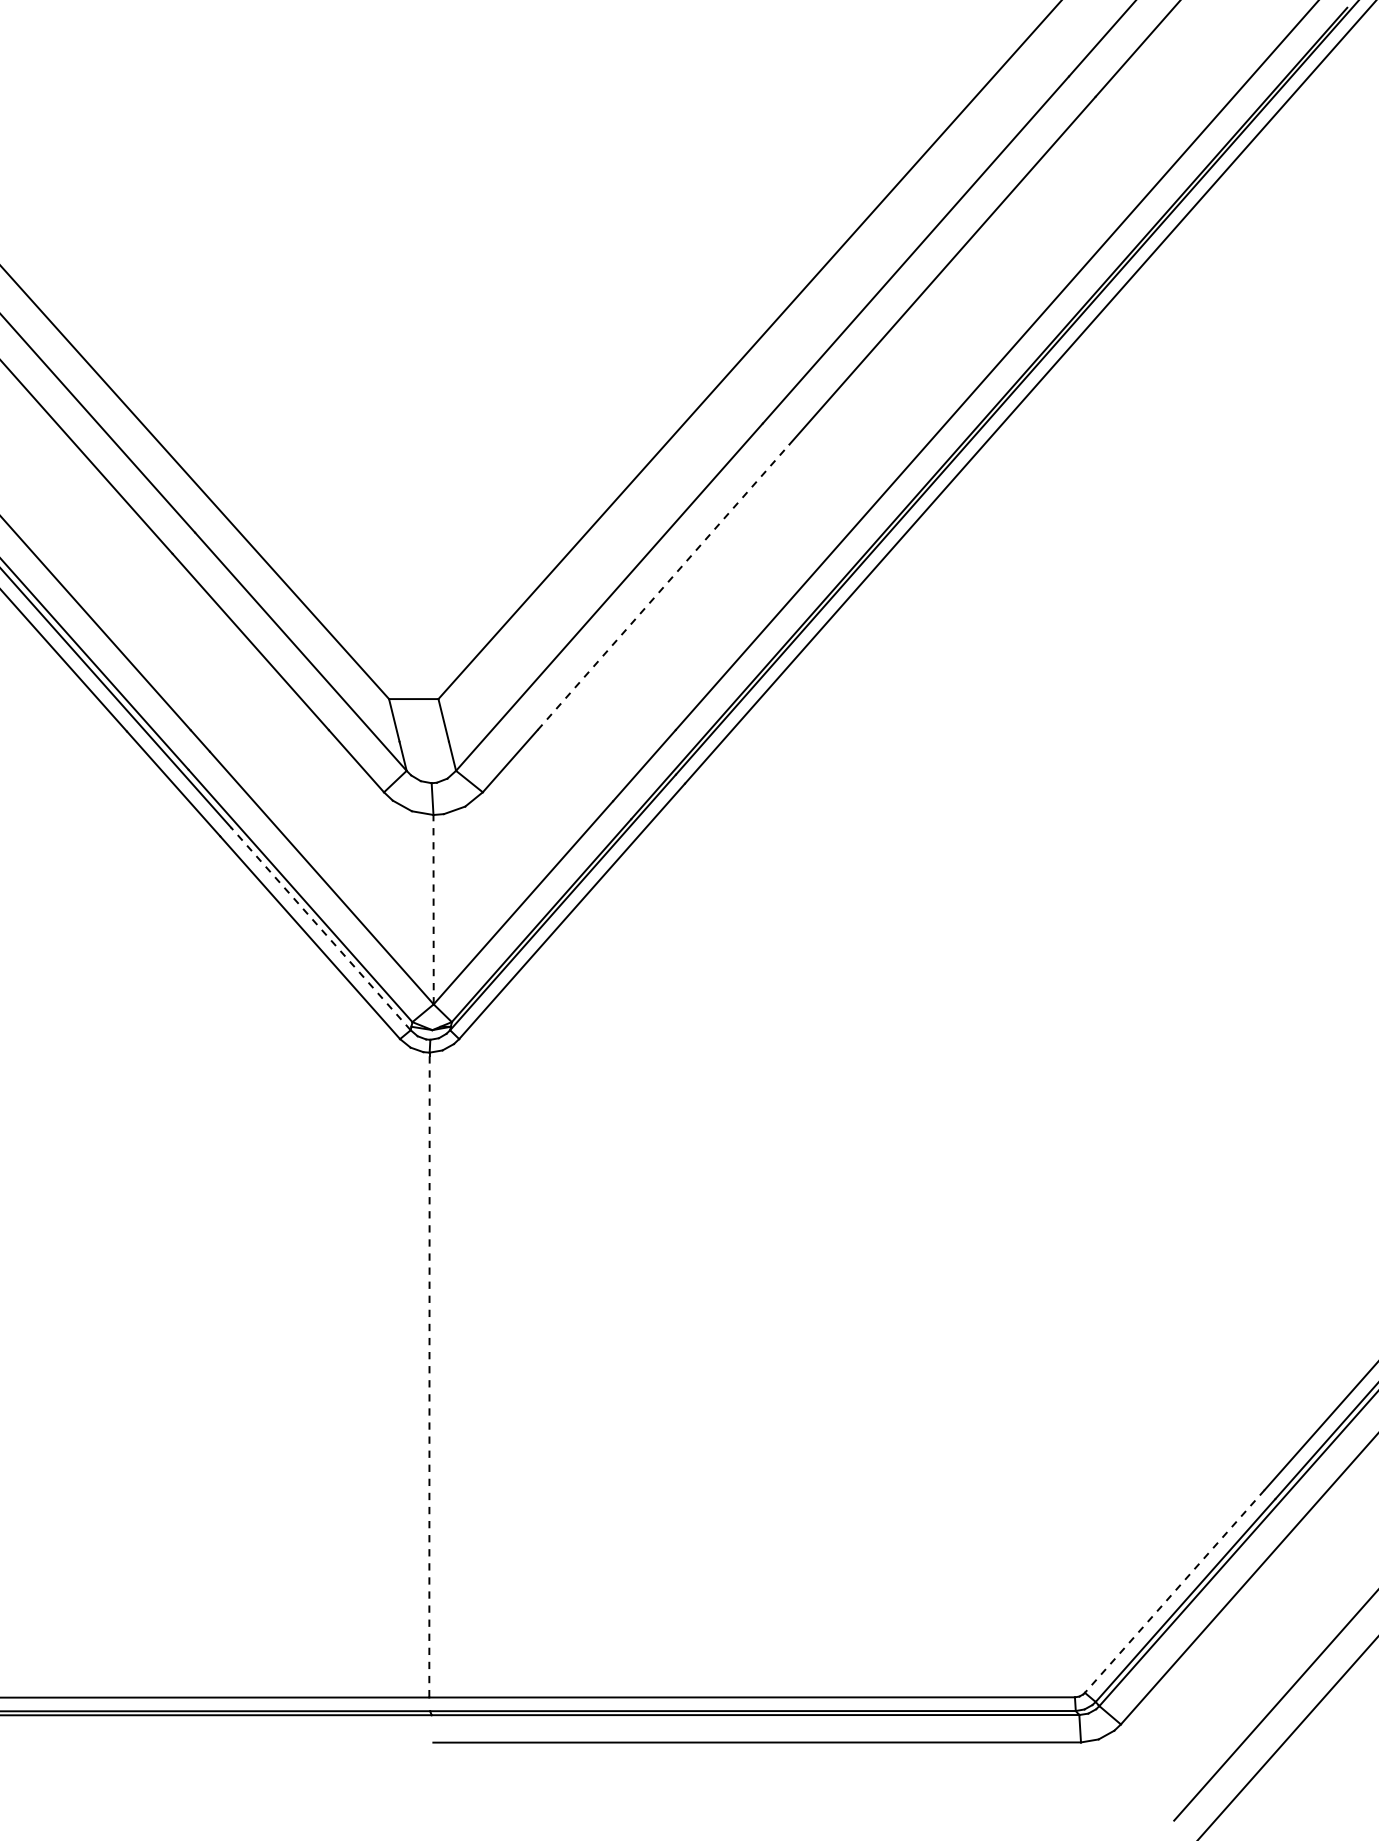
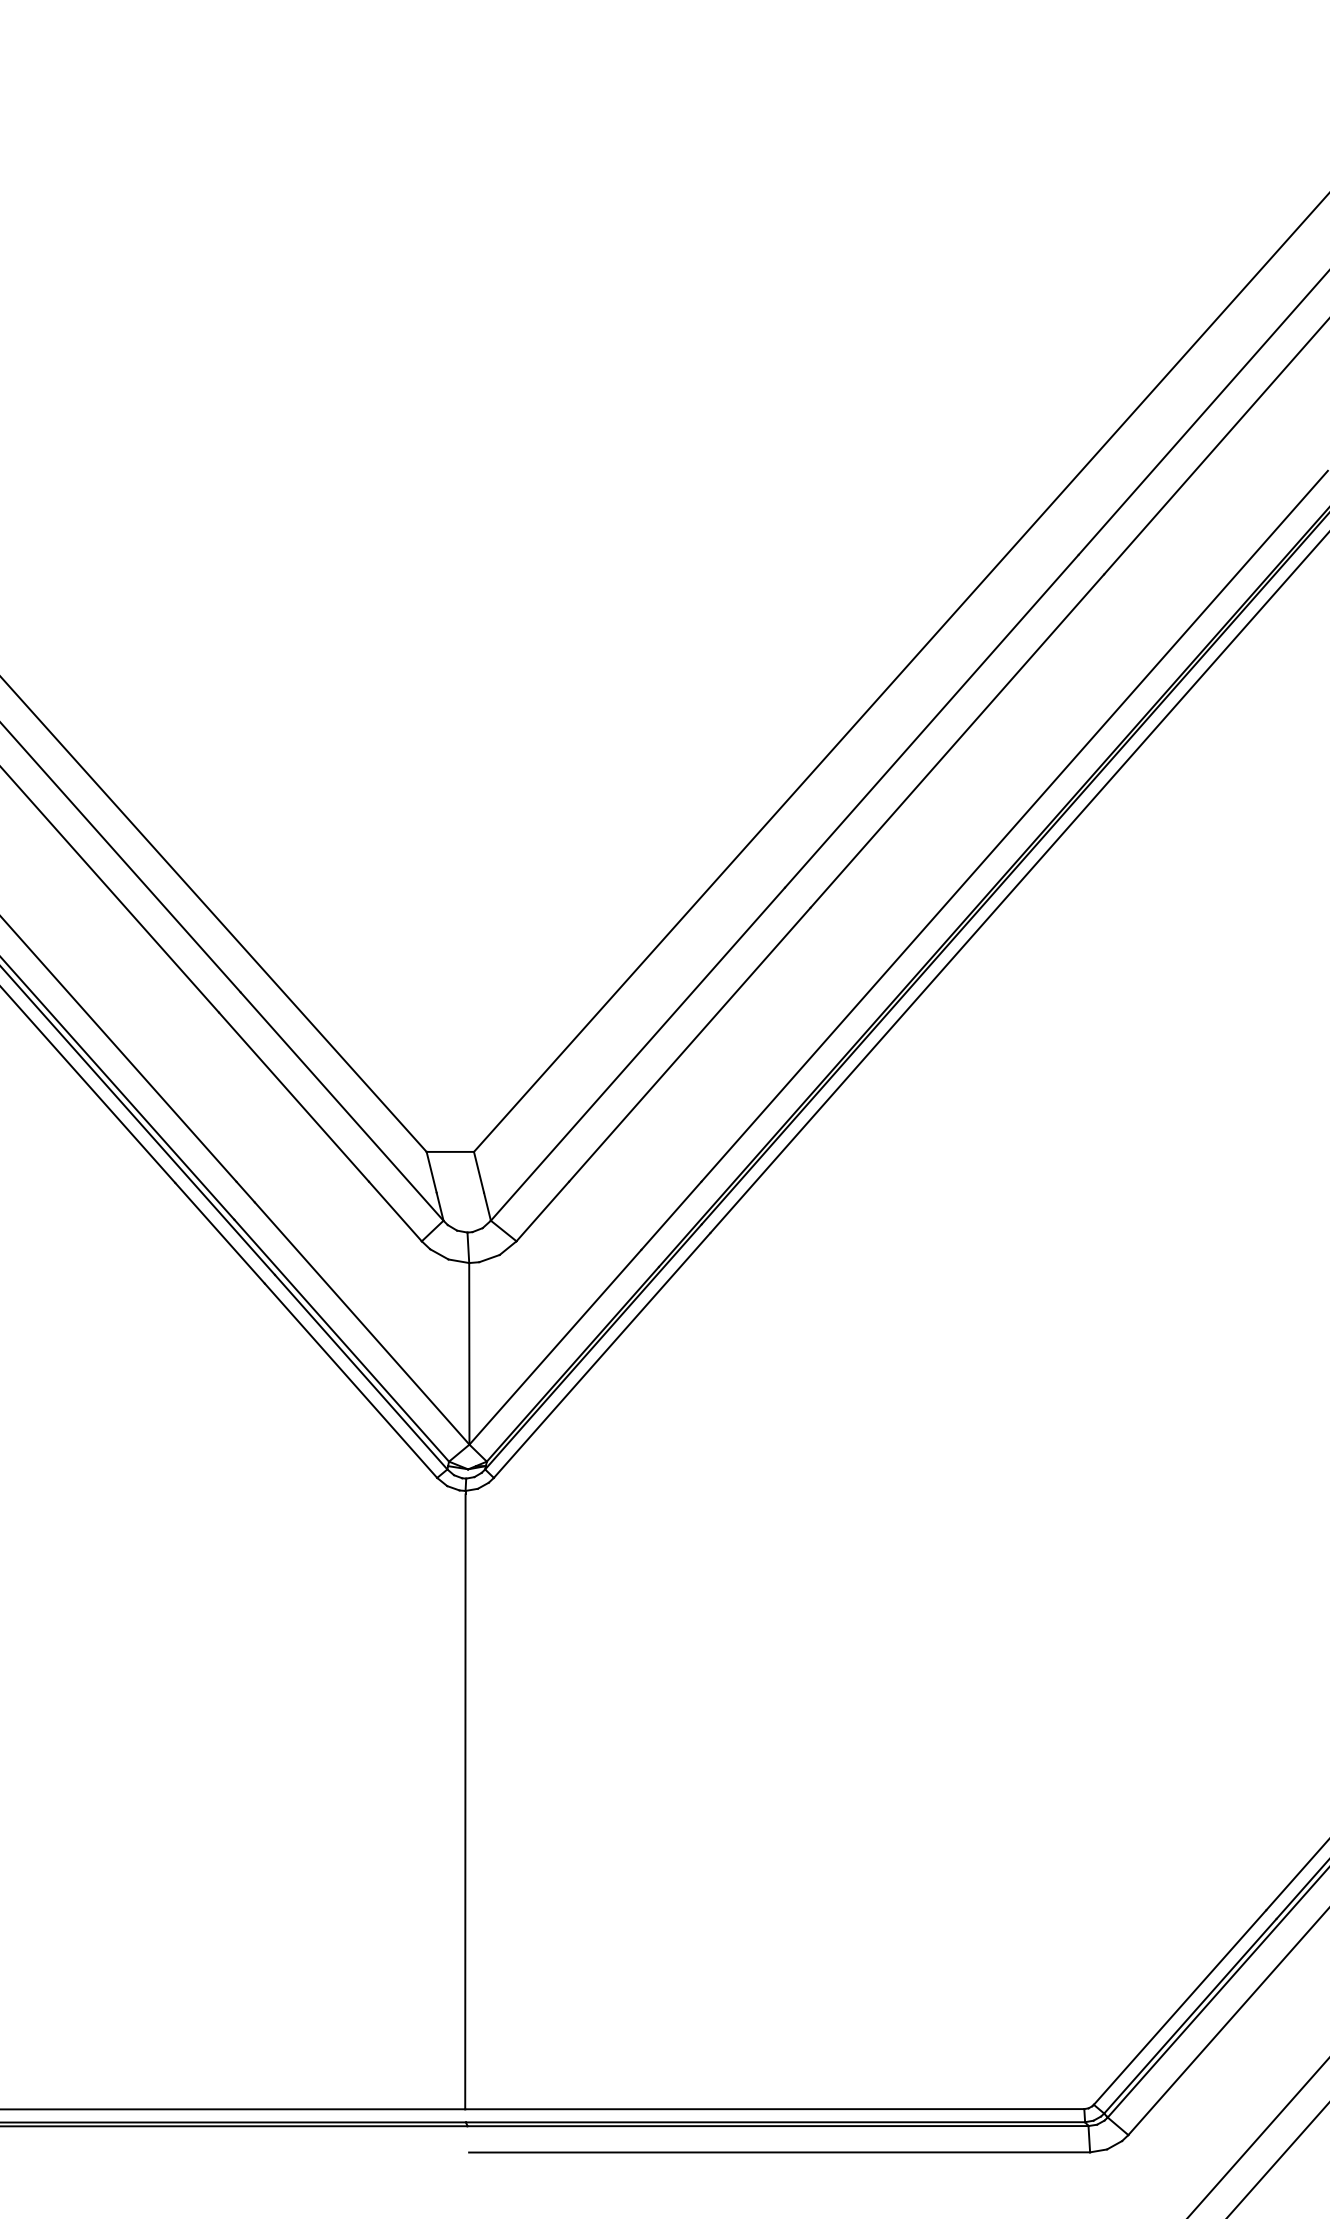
line: (663, 587) -> (689, 1044), dashed -> solid
line: (433, 909) -> (469, 1353), dashed -> solid
line: (321, 929) -> (361, 1372), dashed -> solid
line: (429, 1377) -> (465, 1802), dashed -> solid
line: (1175, 1591) -> (1180, 2007), dashed -> solid

